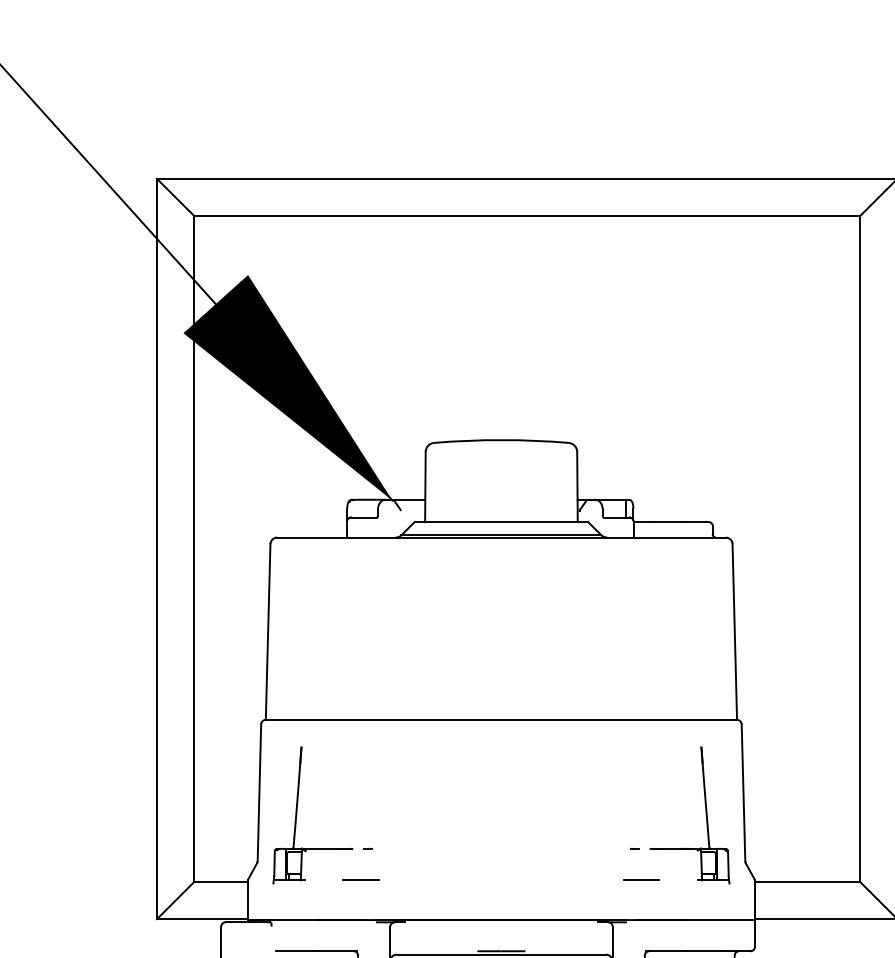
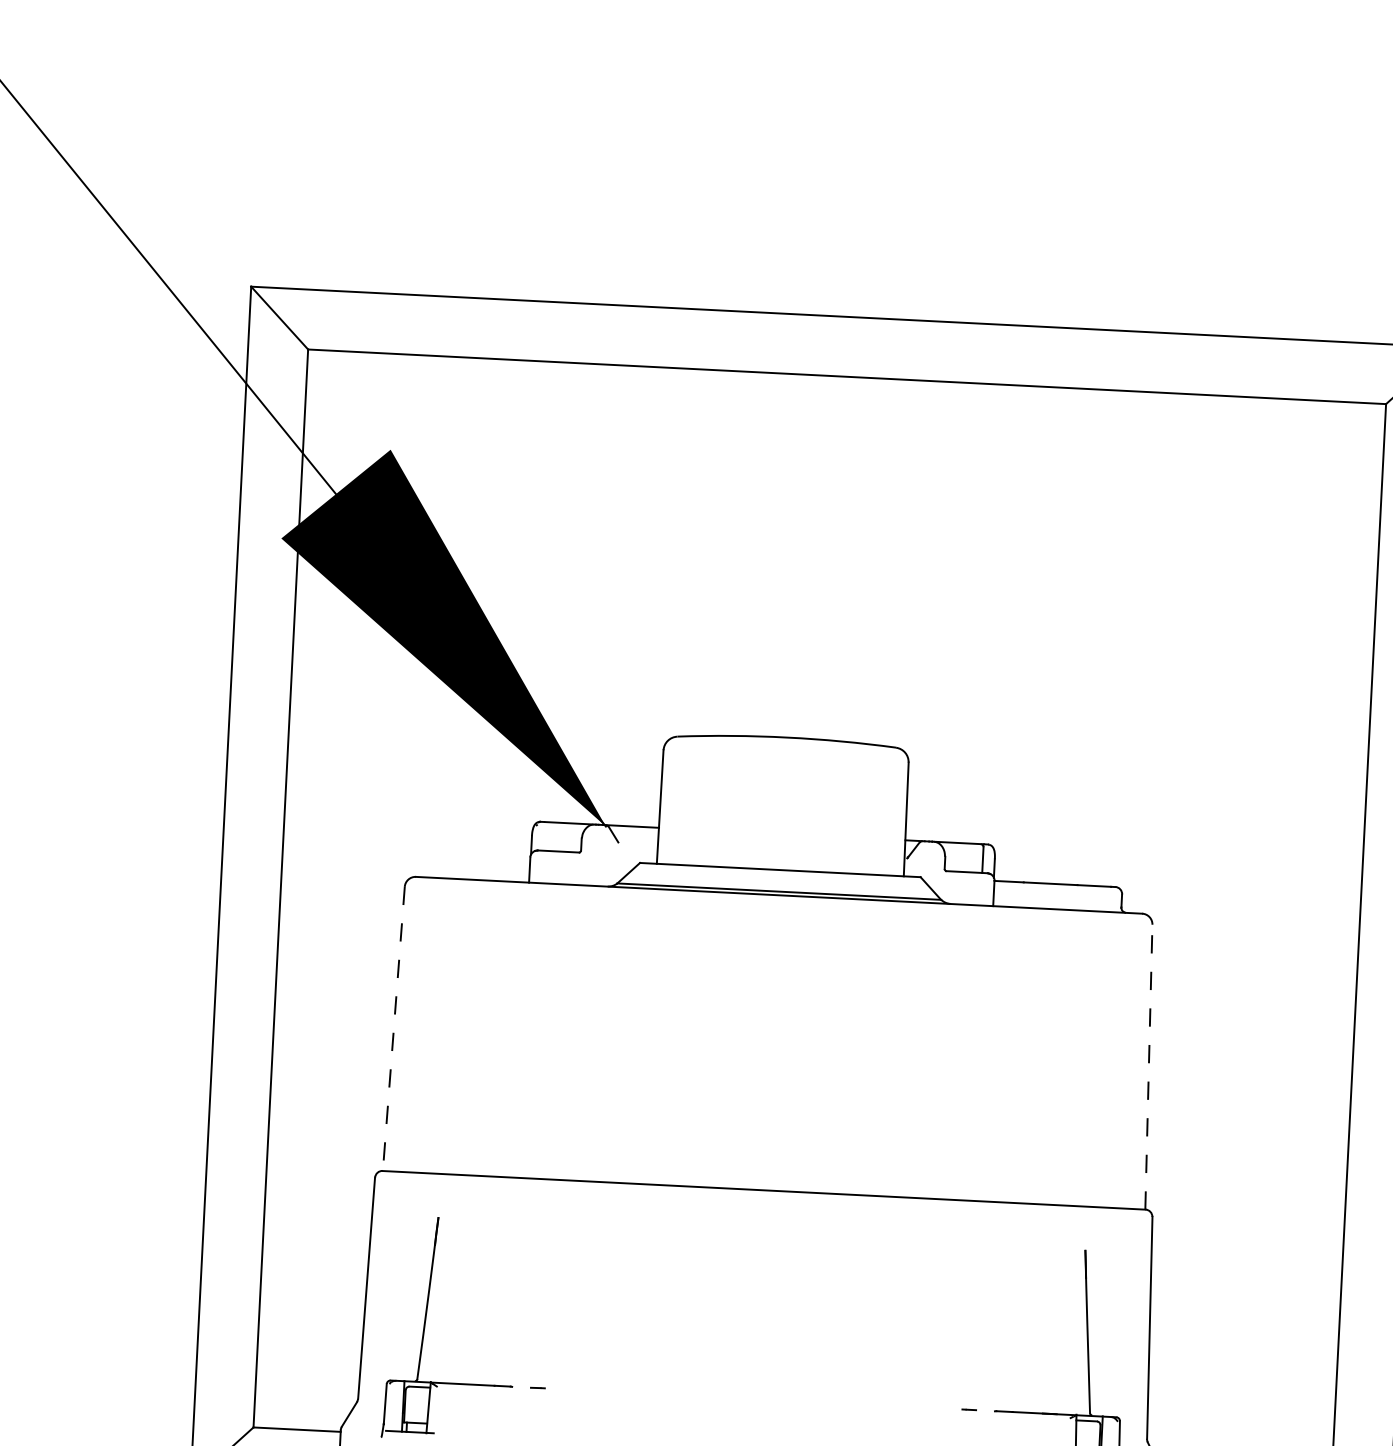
line: (268, 632) -> (394, 1029), solid -> dashed
line: (734, 632) -> (1148, 1067), solid -> dashed
line: (361, 880) -> (524, 1438), removed

